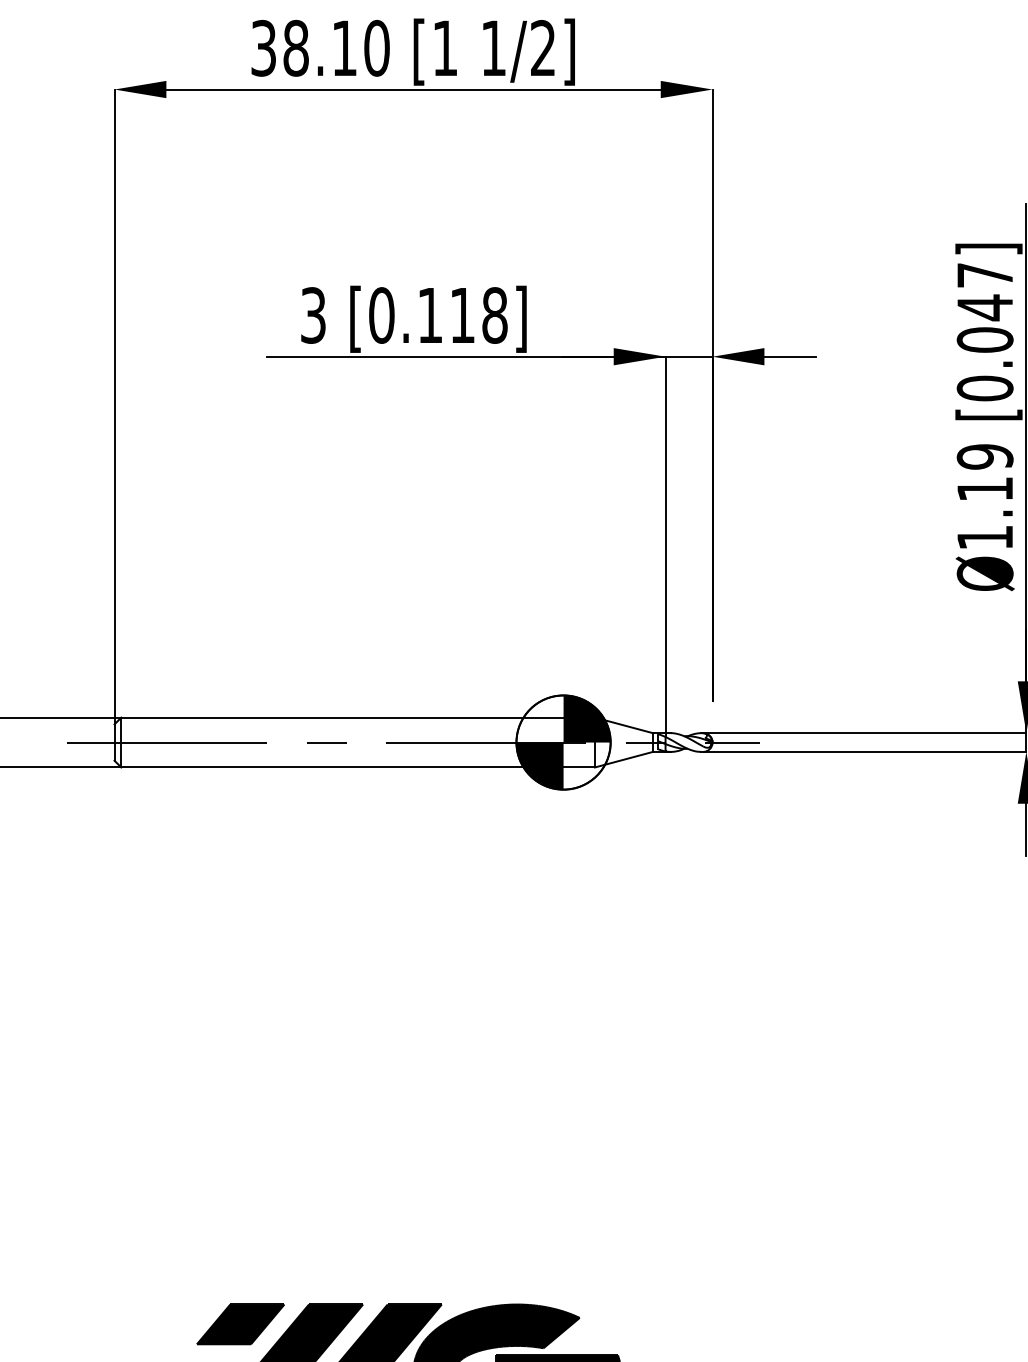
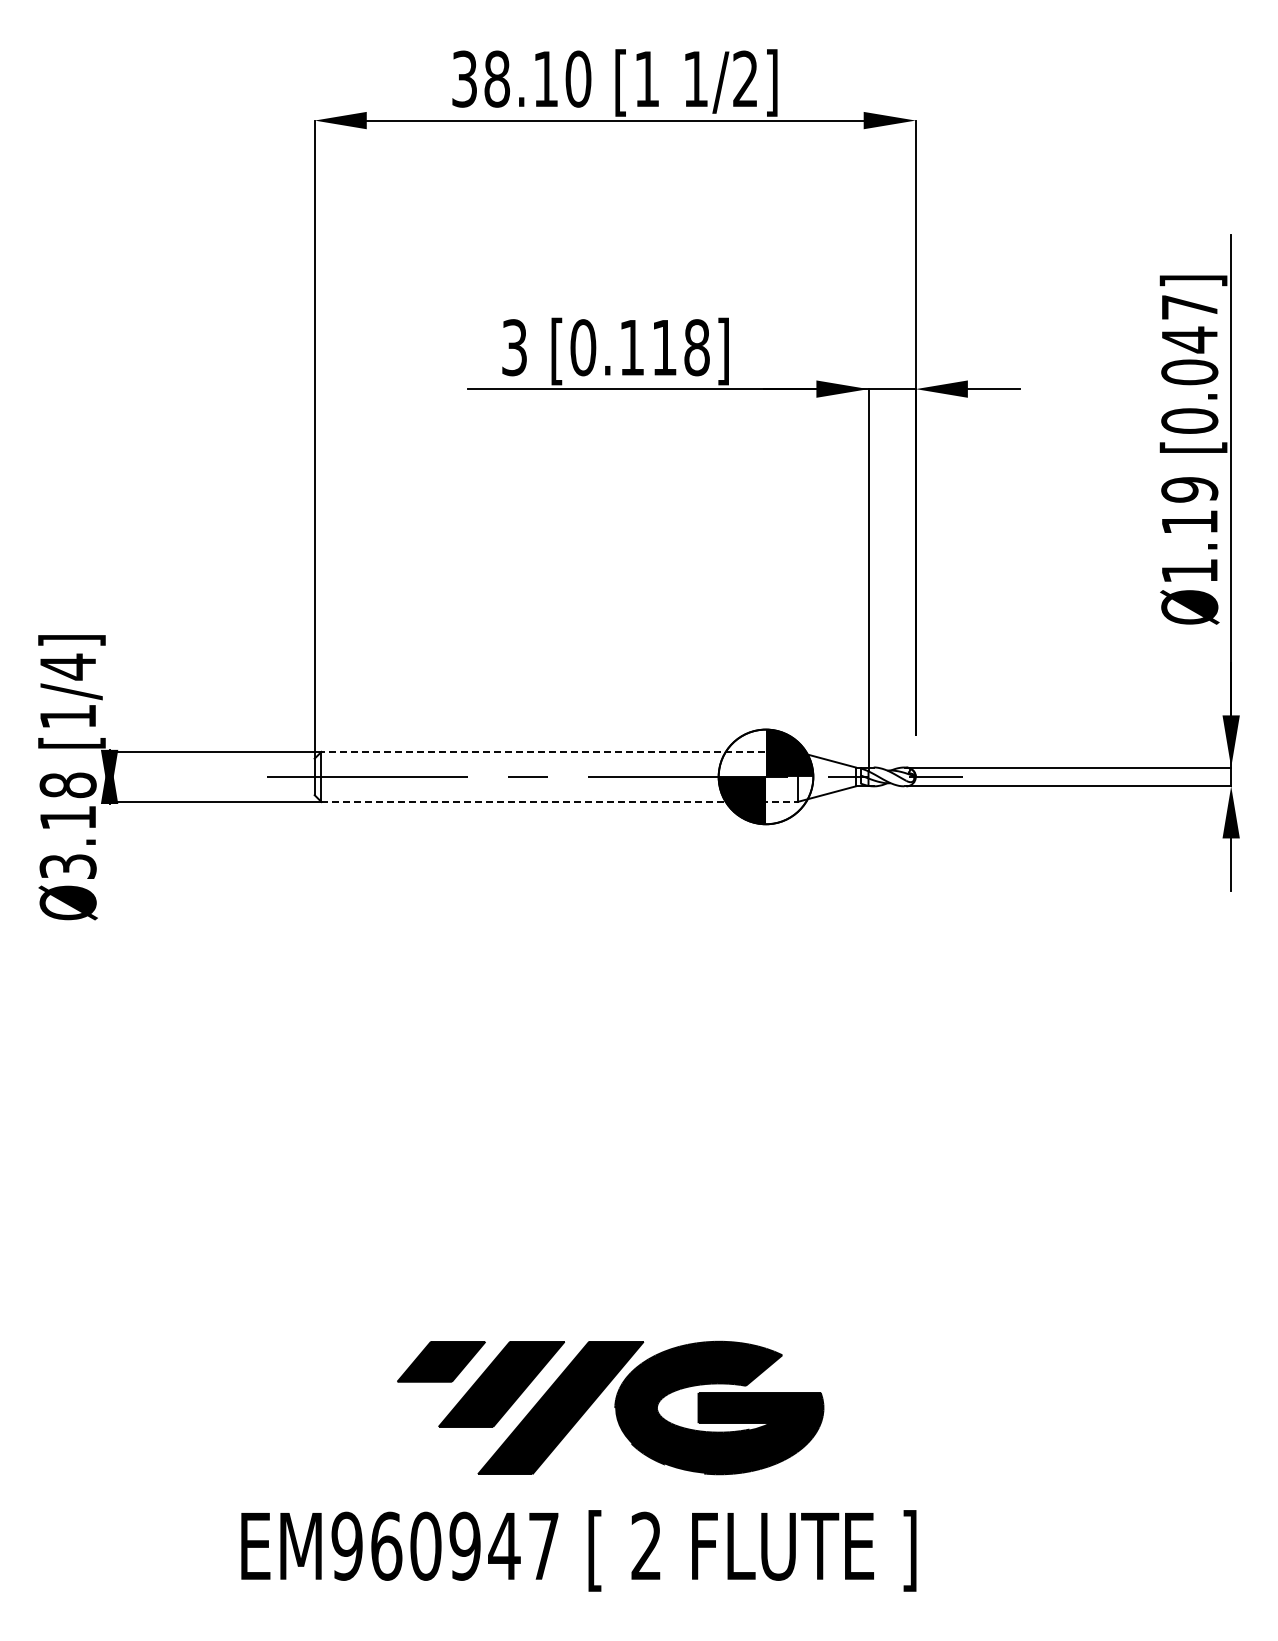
line: (358, 717) -> (559, 751), solid -> dashed
line: (359, 766) -> (560, 801), solid -> dashed

